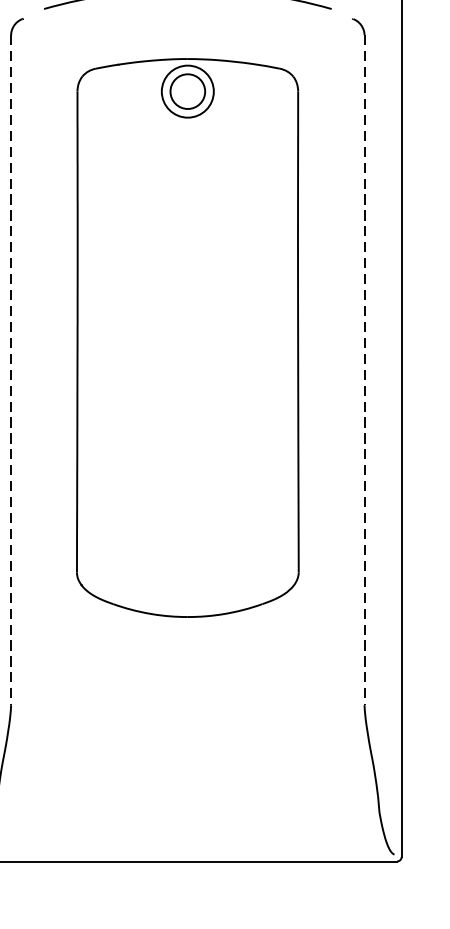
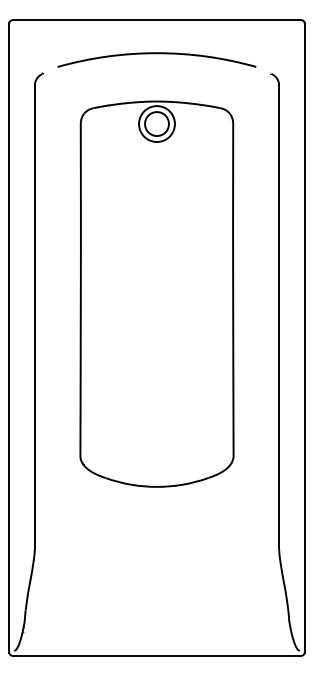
line: (10, 370) -> (34, 316), dashed -> solid
line: (365, 370) -> (279, 316), dashed -> solid

